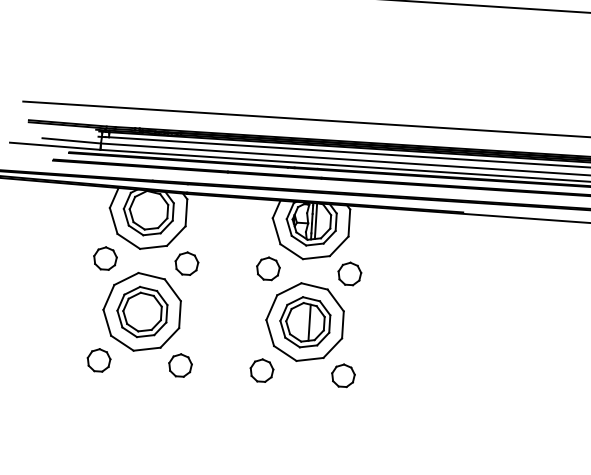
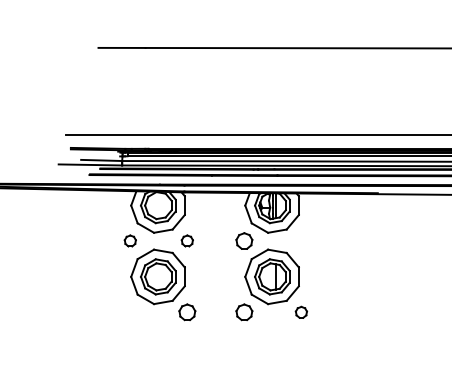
part: (105, 257) -> (130, 240), size x0.7
part: (187, 262) -> (187, 240), size x0.7
part: (349, 273) -> (301, 240), removed
part: (99, 360) -> (130, 312), removed
part: (343, 375) -> (301, 312), size x0.7

